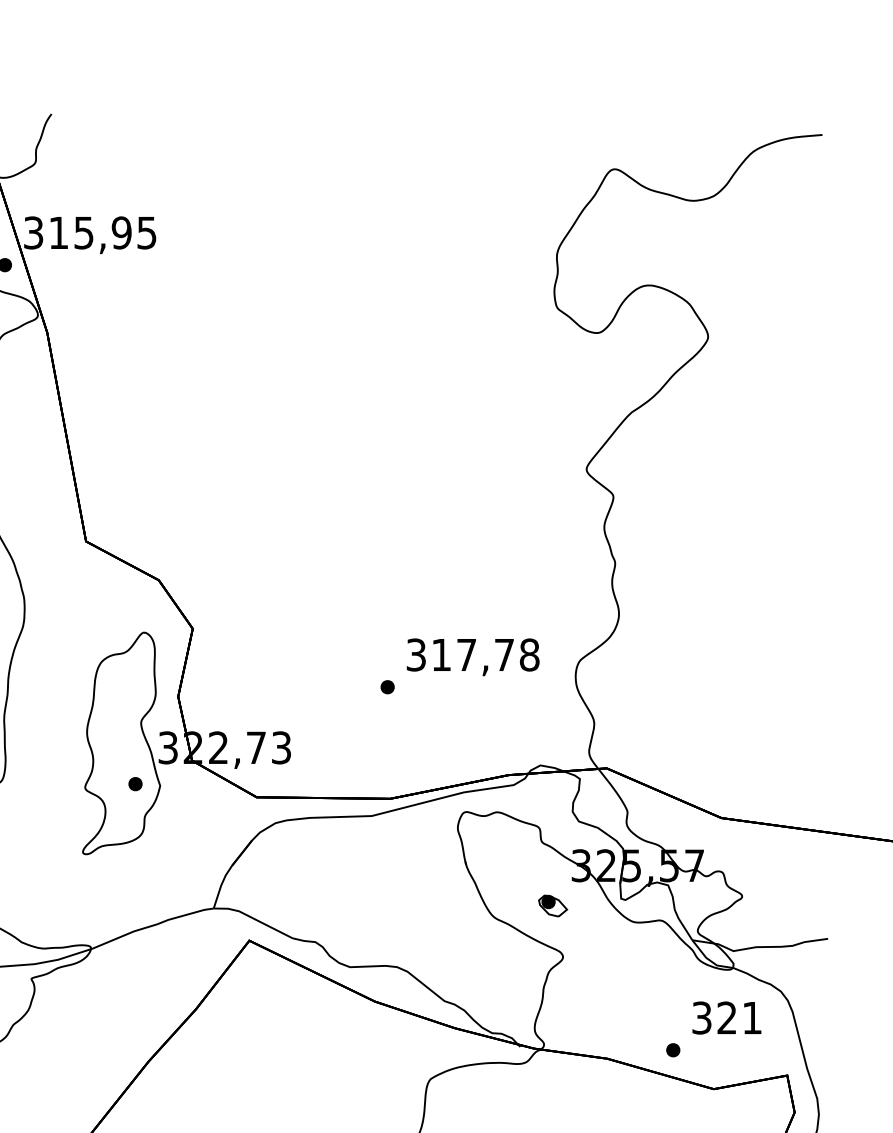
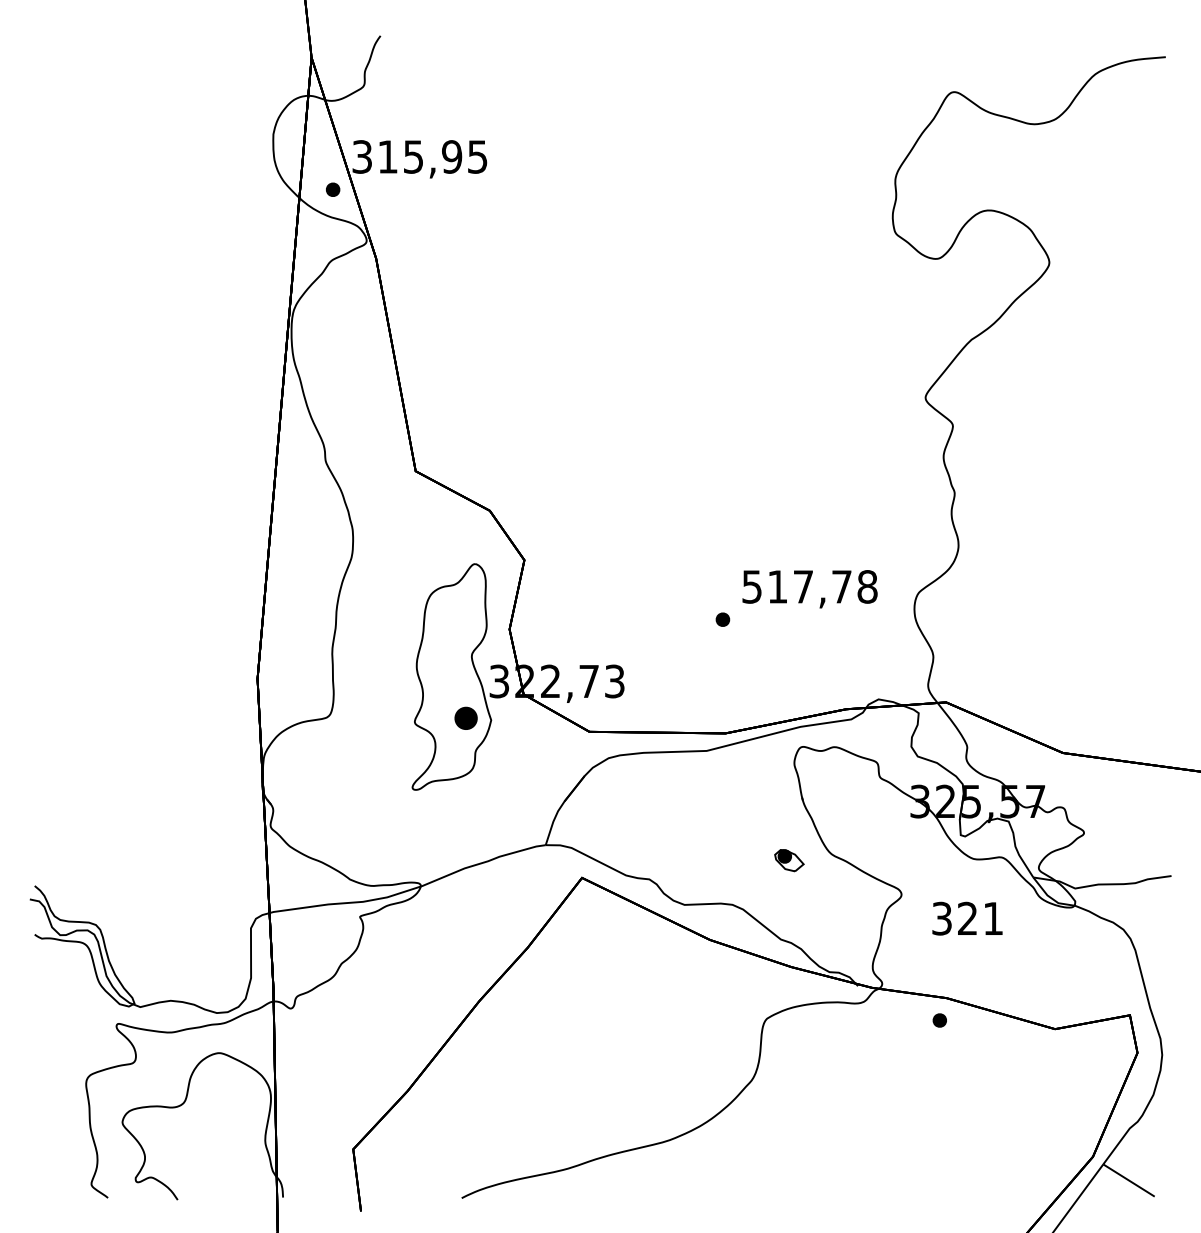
text: (416, 654) -> (752, 586), 317,78 -> 517,78
part: (134, 784) -> (465, 718), size x1.6
part: (553, 905) -> (789, 860), moved
text: (726, 1017) -> (967, 918), moved
part: (672, 1050) -> (939, 1020), moved

